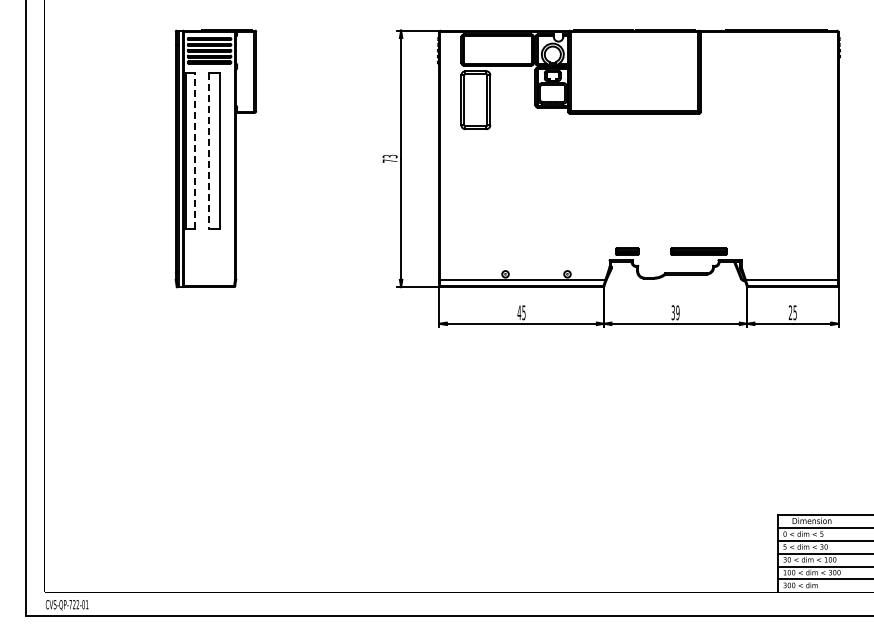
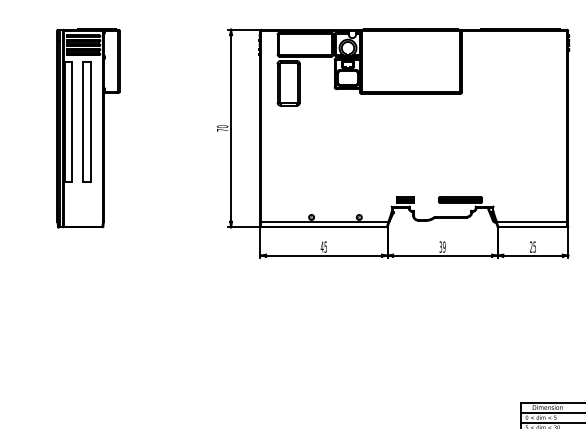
line: (194, 150) -> (71, 122), dashed -> solid
line: (208, 150) -> (82, 122), dashed -> solid
text: (389, 156) -> (222, 126), 73 -> 70

